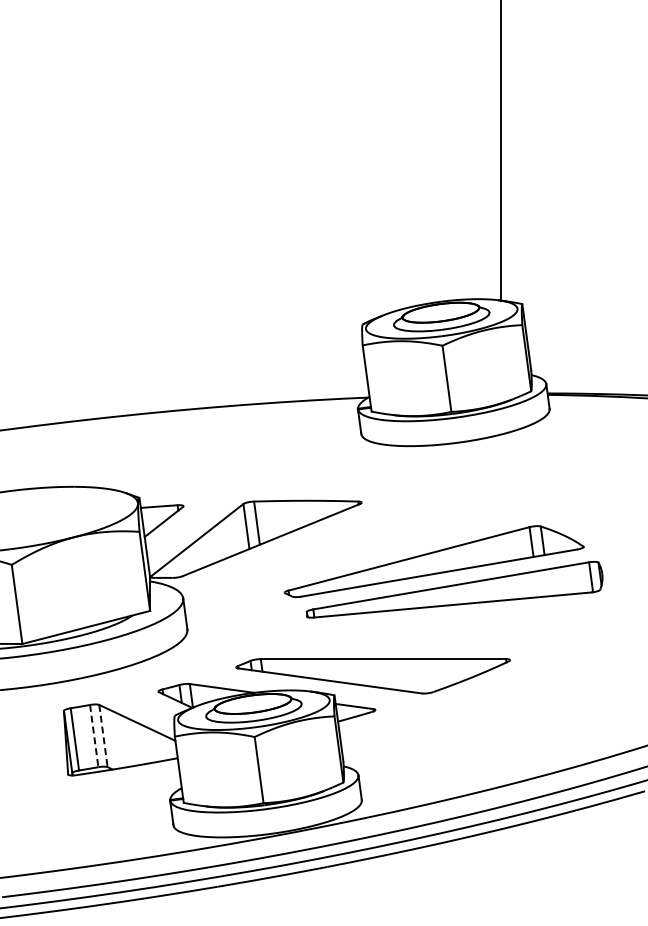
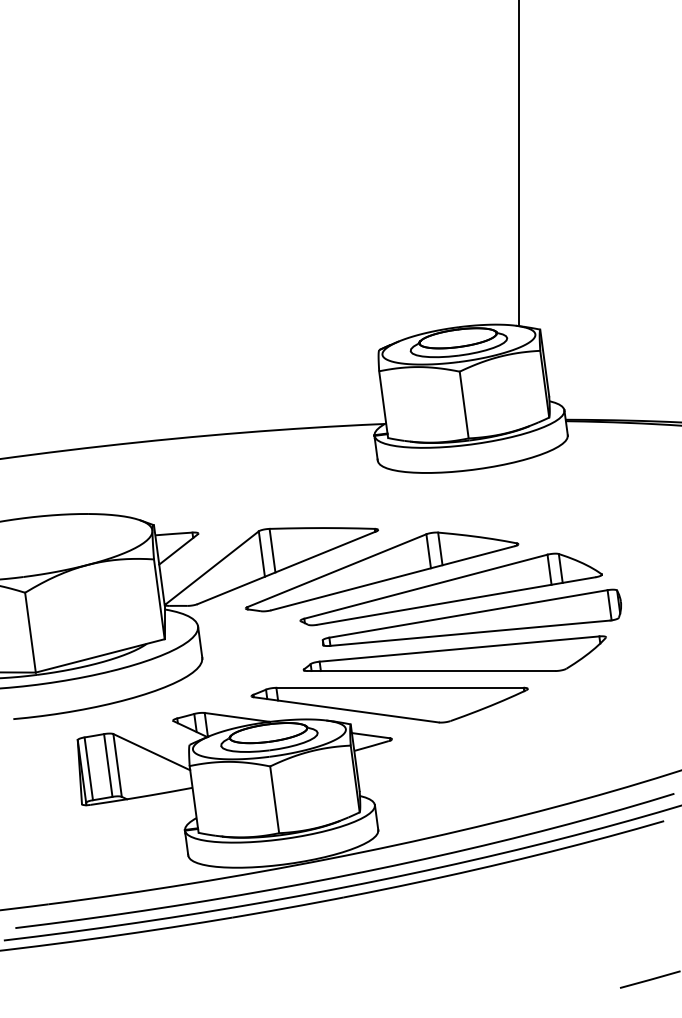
part: (365, 543) -> (382, 571), added
part: (437, 625) -> (454, 653), added
line: (94, 736) -> (108, 765), dashed -> solid
line: (103, 736) -> (117, 765), dashed -> solid

